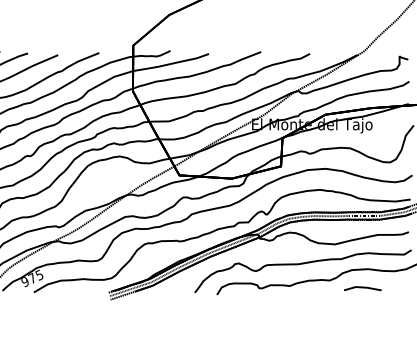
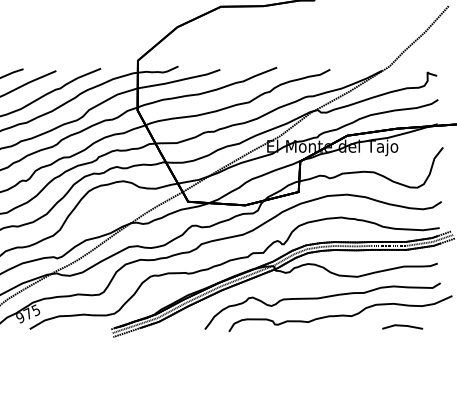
line: (362, 288) -> (402, 326), moved

